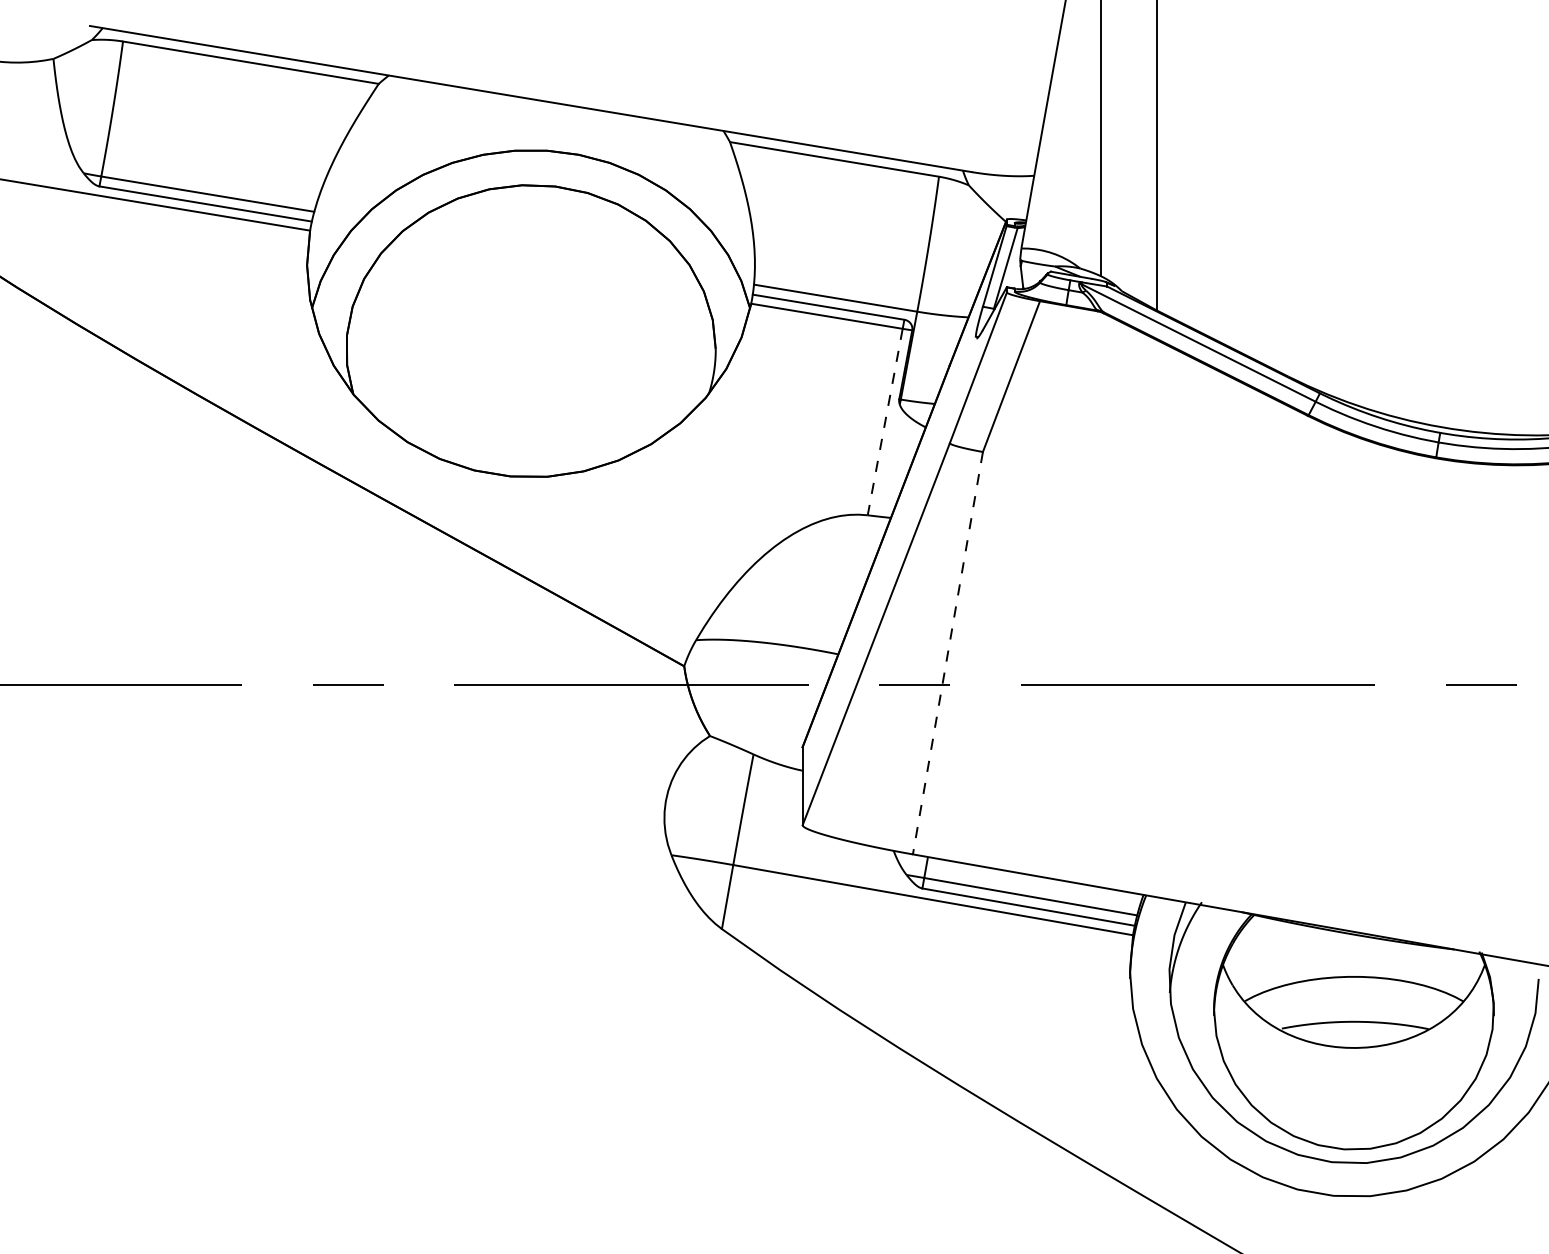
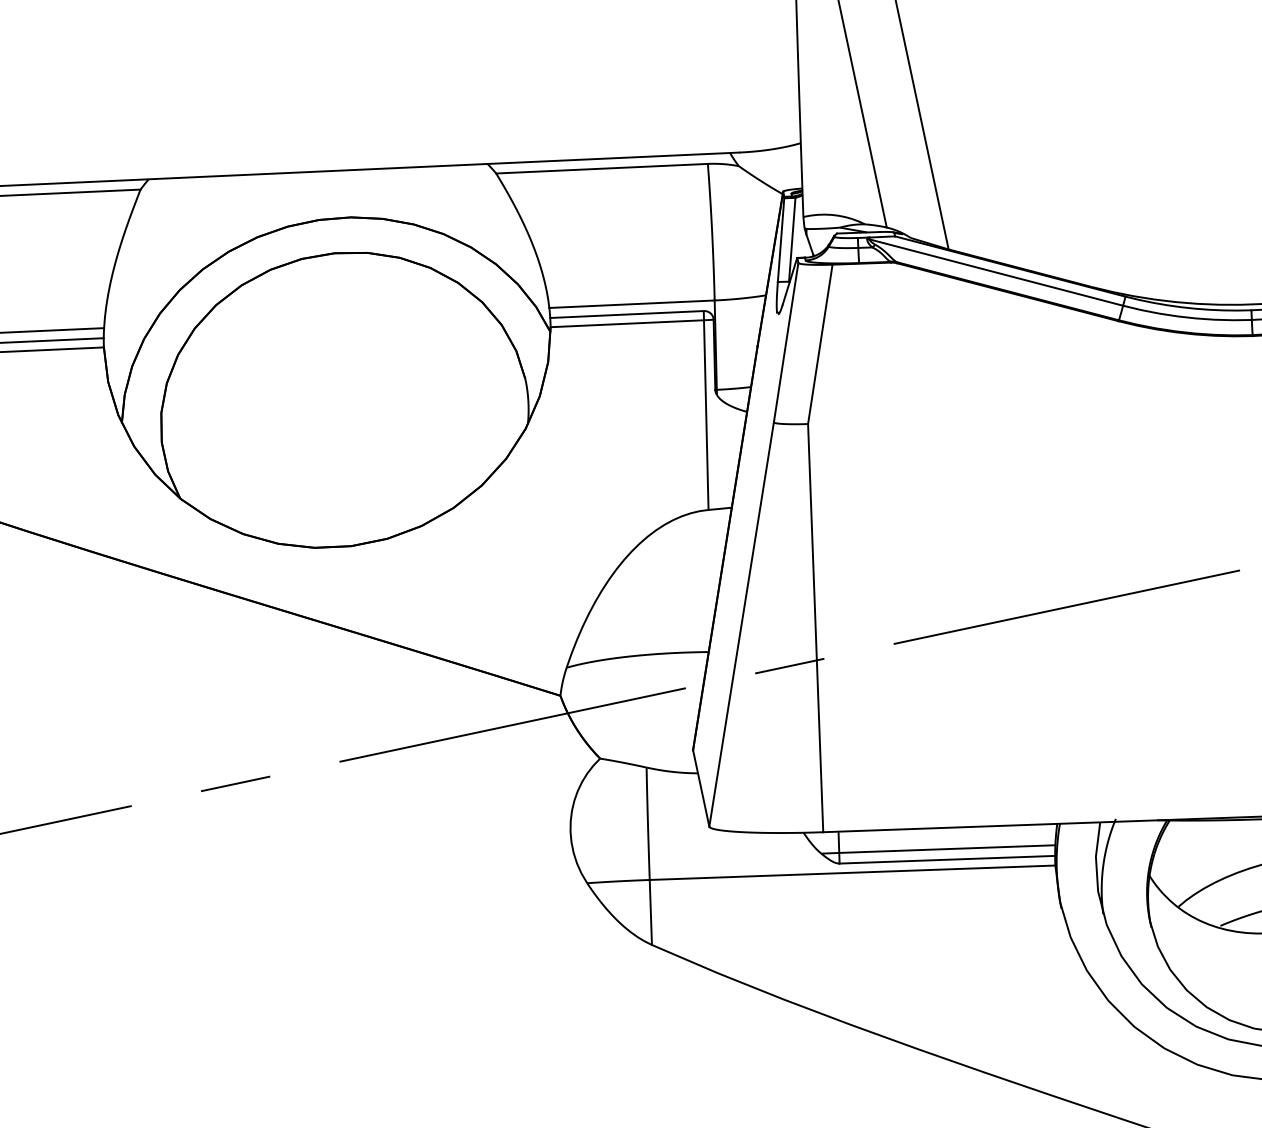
line: (885, 422) -> (706, 415), dashed -> solid
line: (947, 653) -> (815, 628), dashed -> solid

